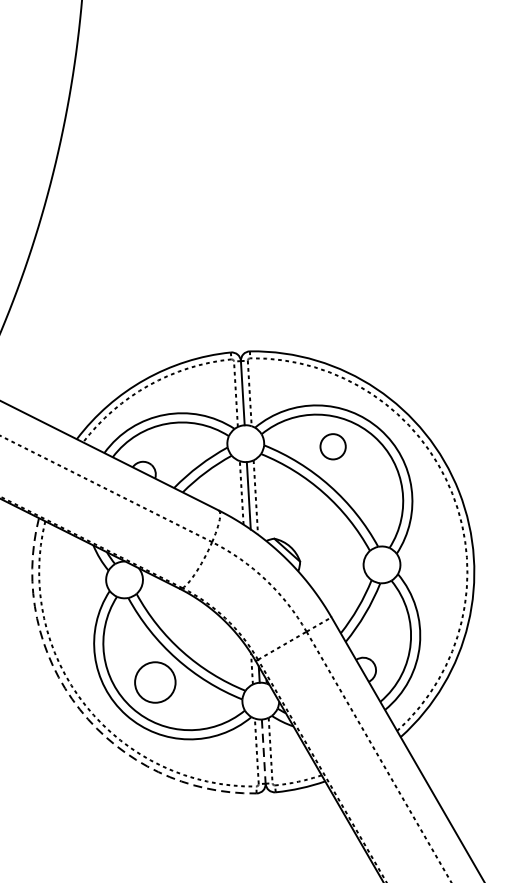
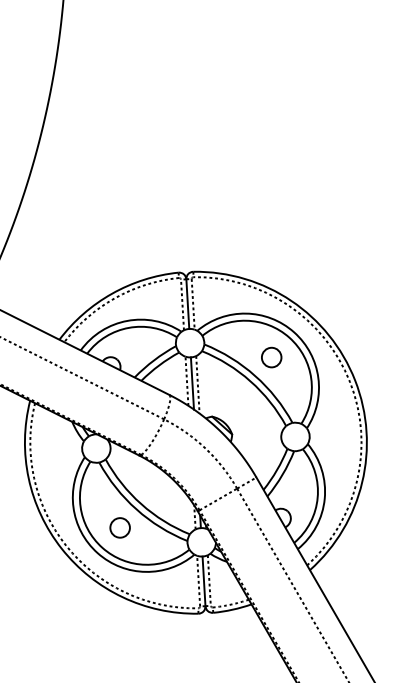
circle: (332, 446) -> (271, 357), moved
circle: (154, 681) -> (119, 527), size x0.62
arc: (79, 709) -> (61, 548), dashed -> solid
line: (264, 751) -> (204, 581), dashed -> solid

